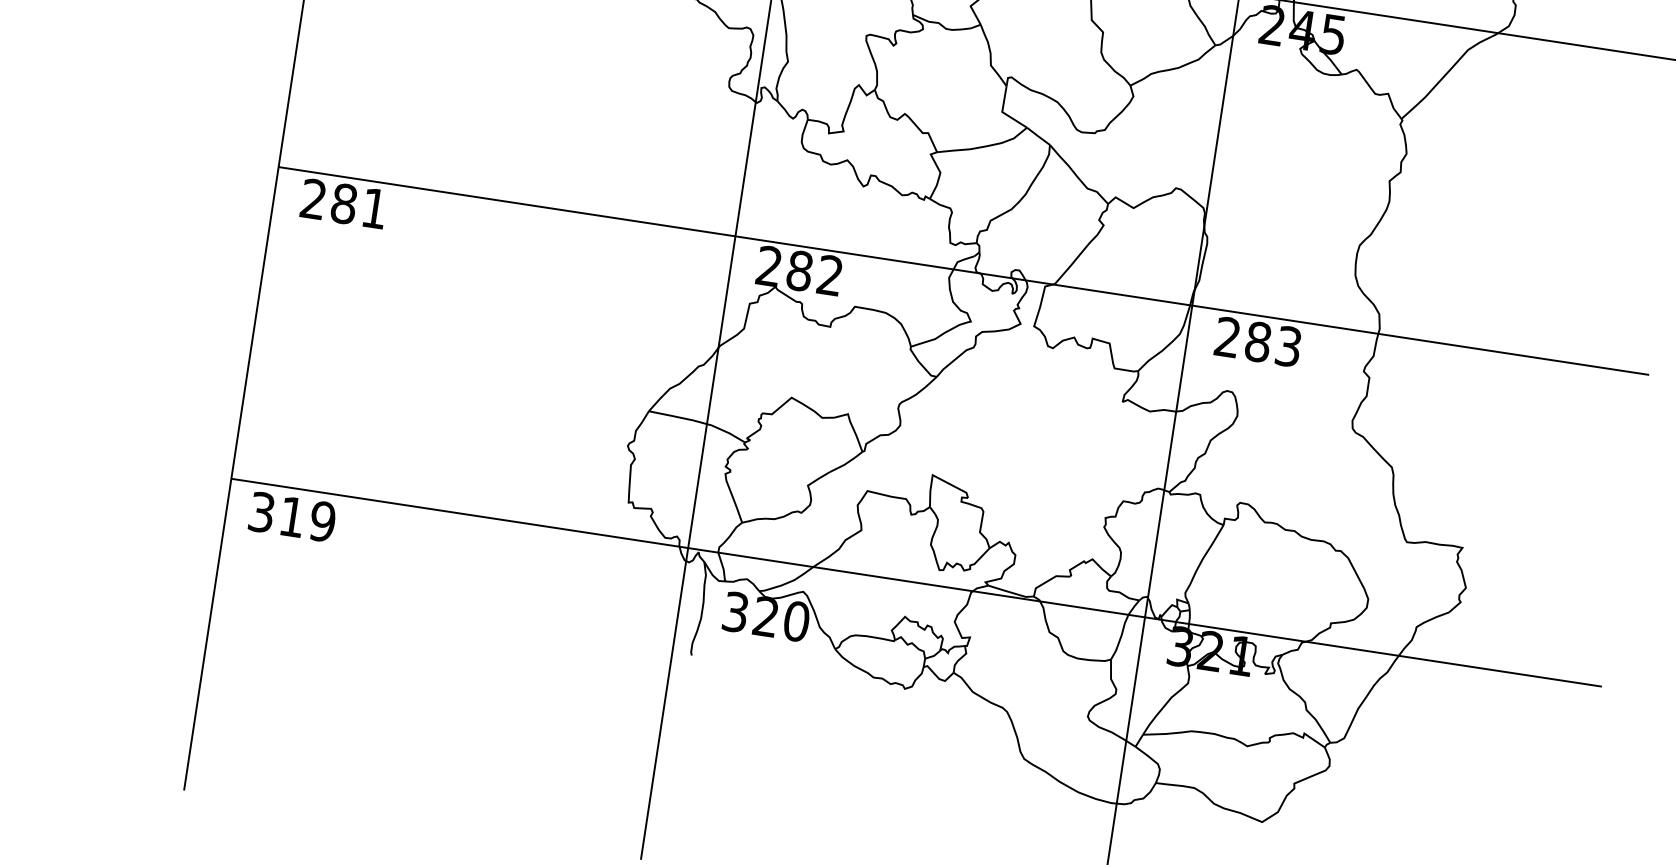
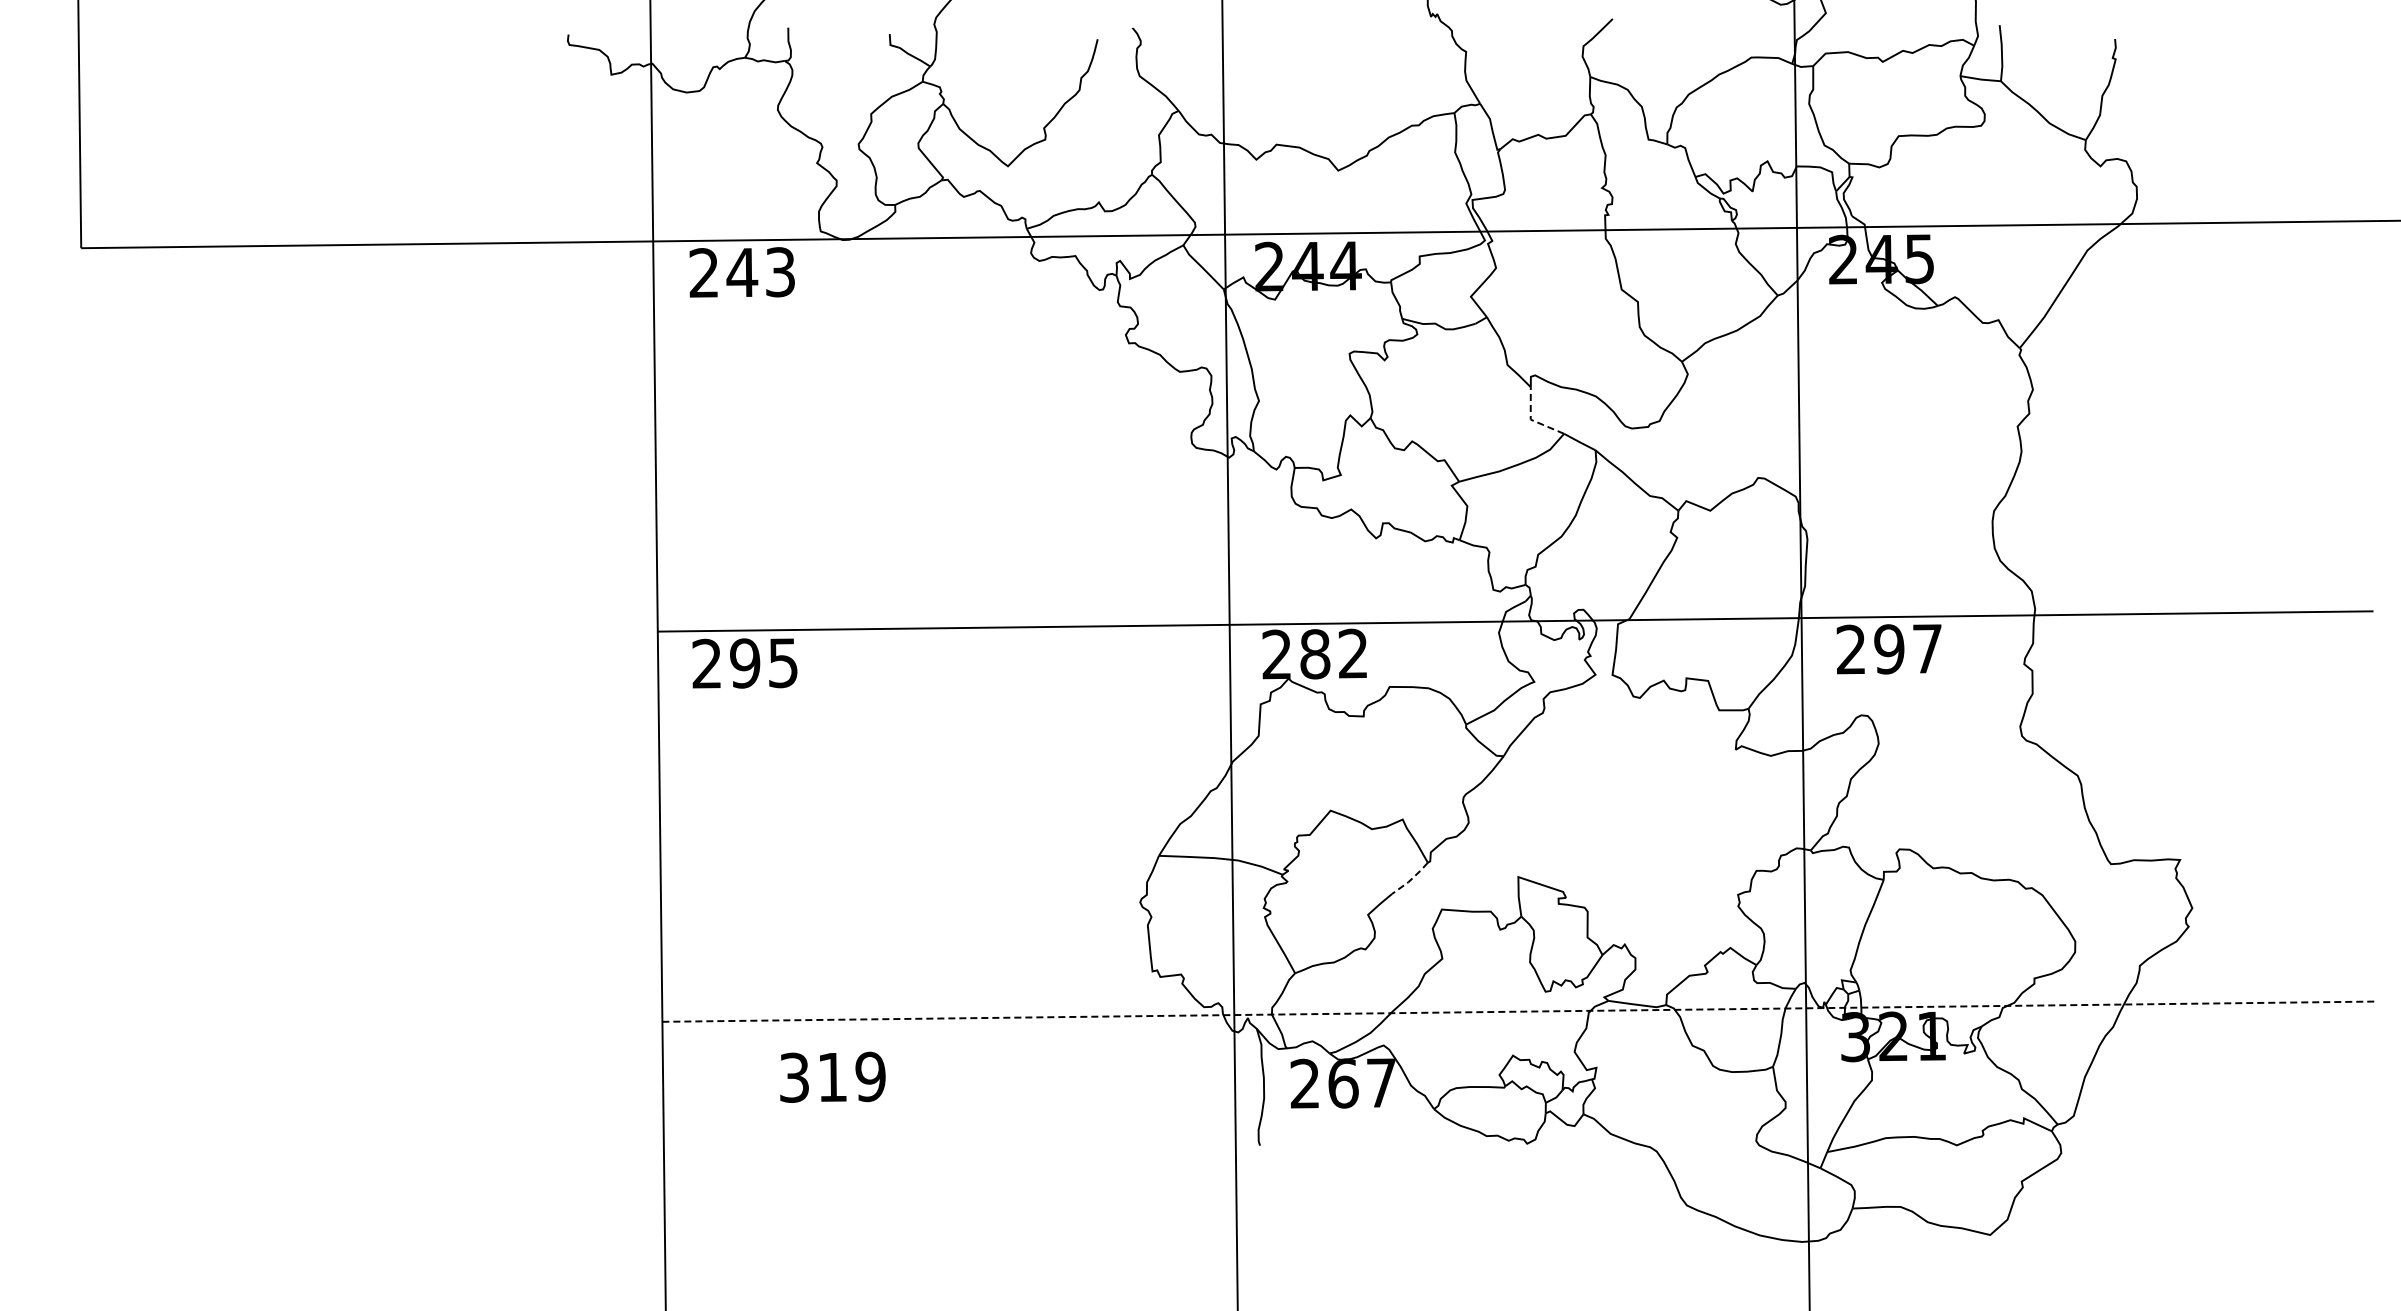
line: (1002, 112) -> (1531, 420), solid -> dashed
text: (358, 206) -> (763, 663), 281 -> 295
text: (1272, 343) -> (1907, 648), 283 -> 297
line: (847, 463) -> (1411, 879), solid -> dashed
text: (292, 516) -> (832, 1076), moved
line: (916, 582) -> (1520, 1011), solid -> dashed
text: (766, 616) -> (1343, 1083), 320 -> 267

